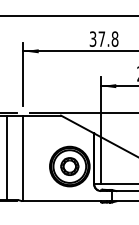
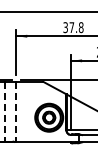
line: (6, 157) -> (4, 111), solid -> dashed
line: (23, 159) -> (16, 112), solid -> dashed

